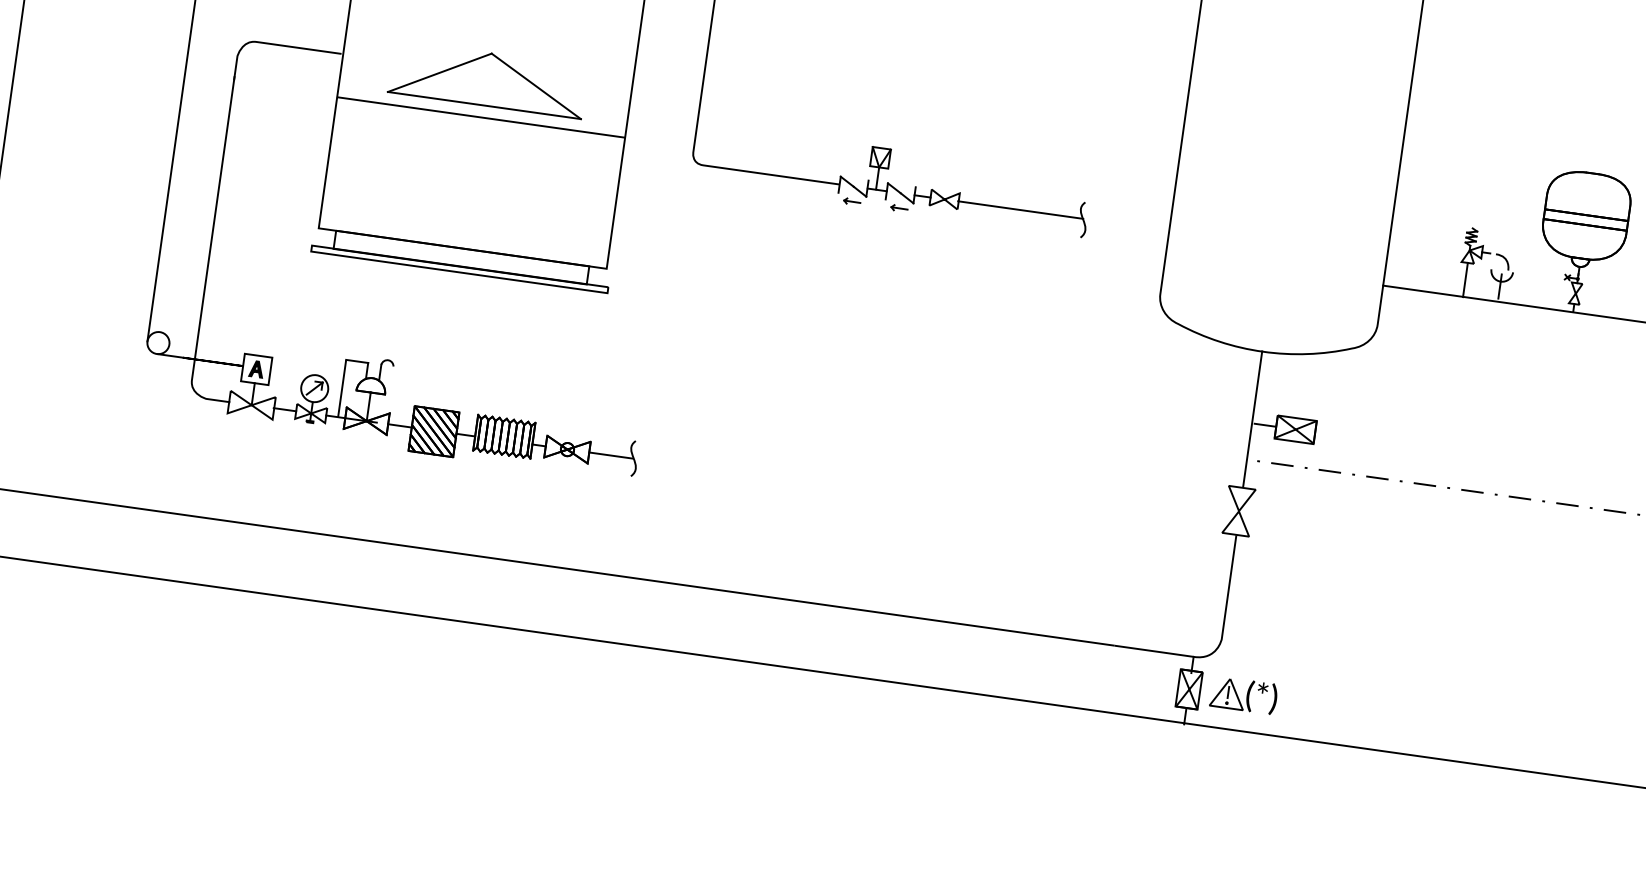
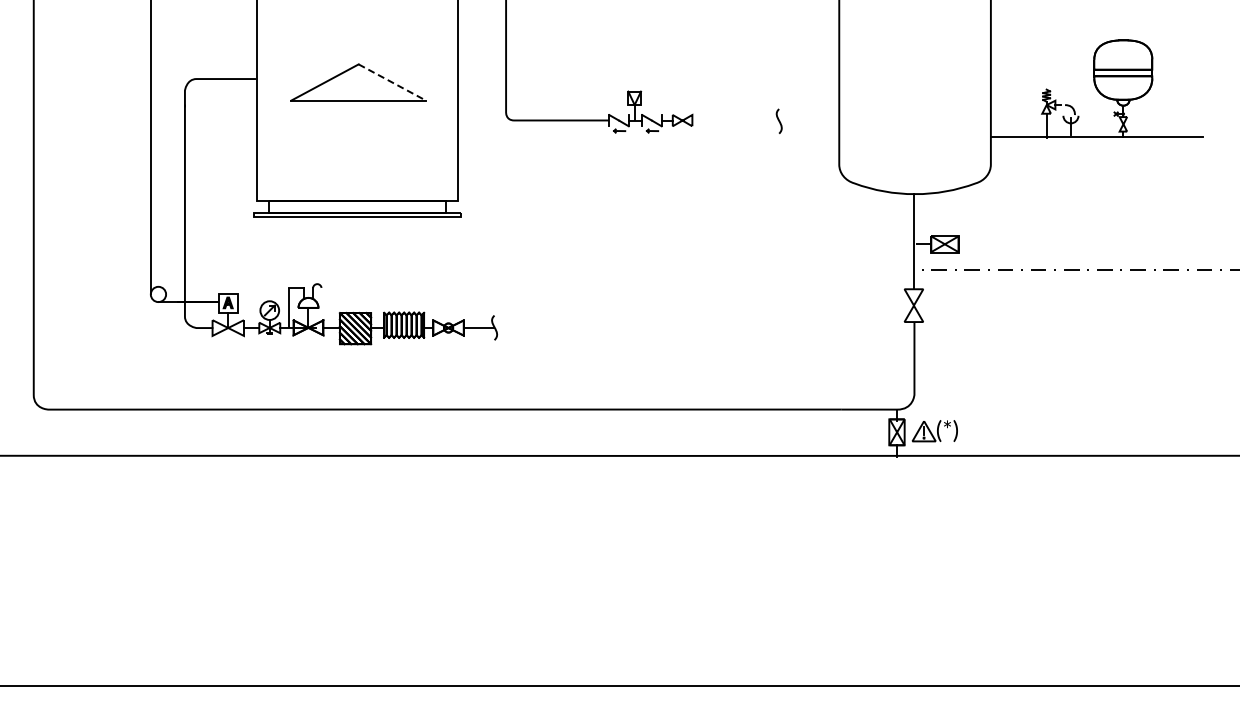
line: (536, 86) -> (392, 82), solid -> dashed
line: (480, 118) -> (357, 109), removed
line: (1020, 209) -> (735, 120), removed

